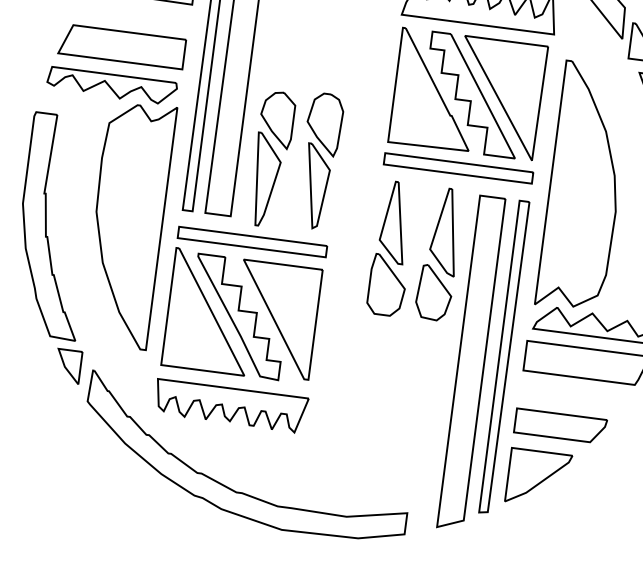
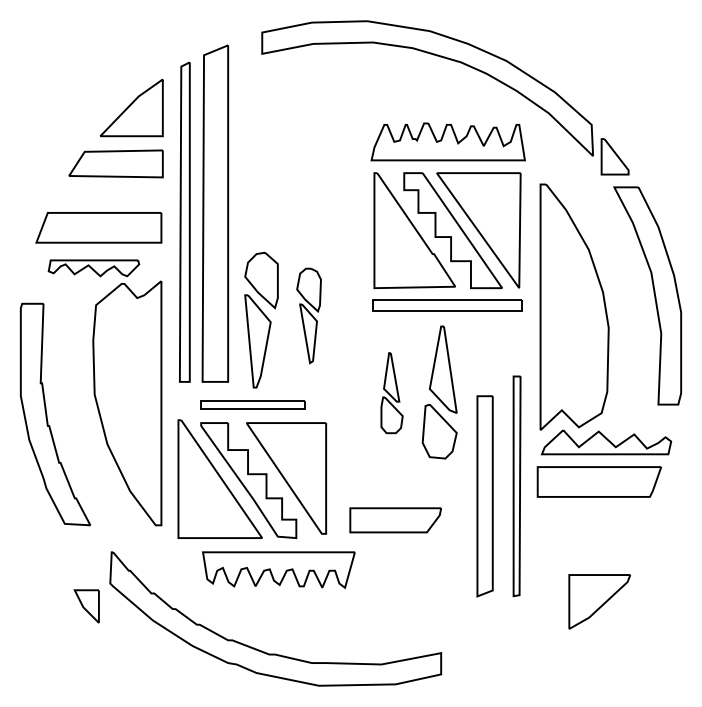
part: (111, 86) -> (93, 268), size x0.7
part: (319, 160) -> (308, 315), size x0.7
part: (251, 241) -> (252, 404), size x0.7
part: (391, 247) -> (391, 392), size x0.6
part: (503, 357) -> (516, 486), size x0.7
part: (470, 363) -> (484, 496), size x0.6
part: (68, 366) -> (86, 606), moved
part: (230, 406) -> (278, 570), moved
part: (560, 426) -> (395, 520), moved
part: (538, 478) -> (599, 601), moved

